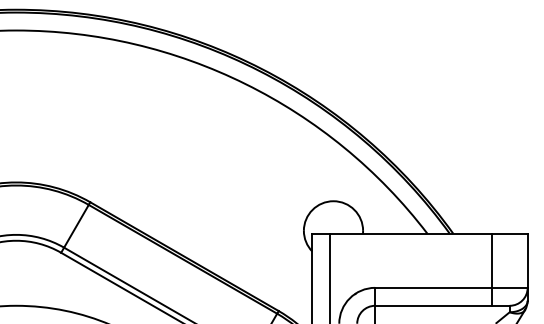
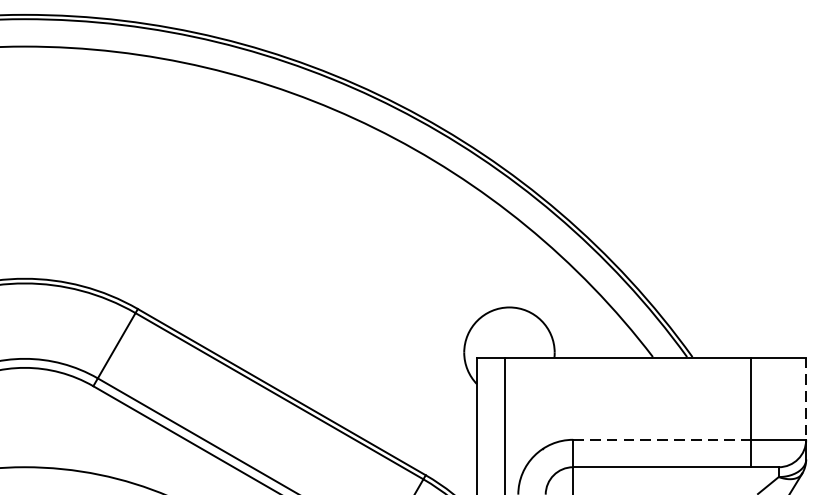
line: (527, 260) -> (805, 398), solid -> dashed
line: (433, 287) -> (662, 439), solid -> dashed

